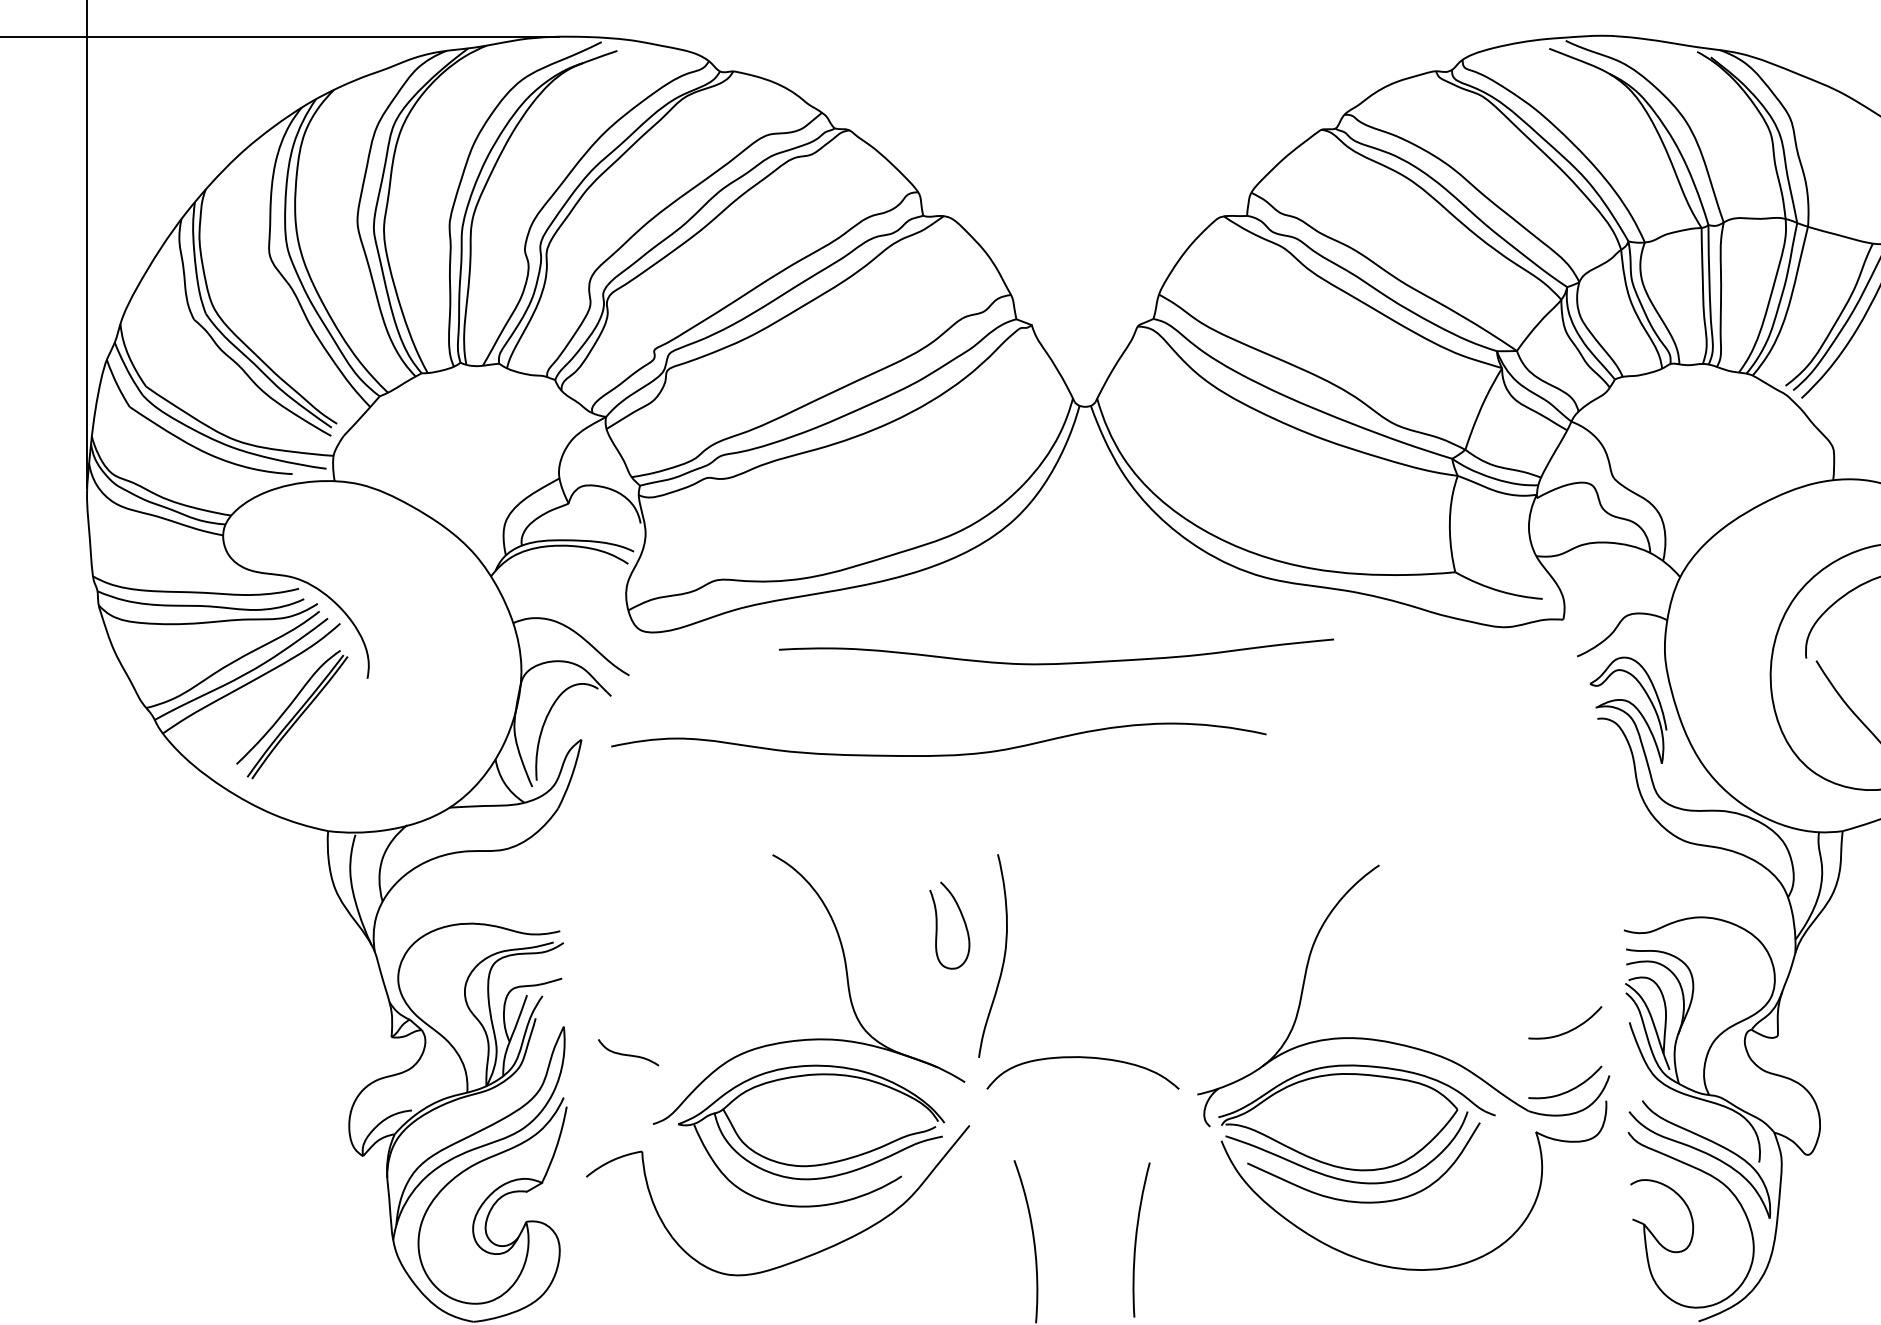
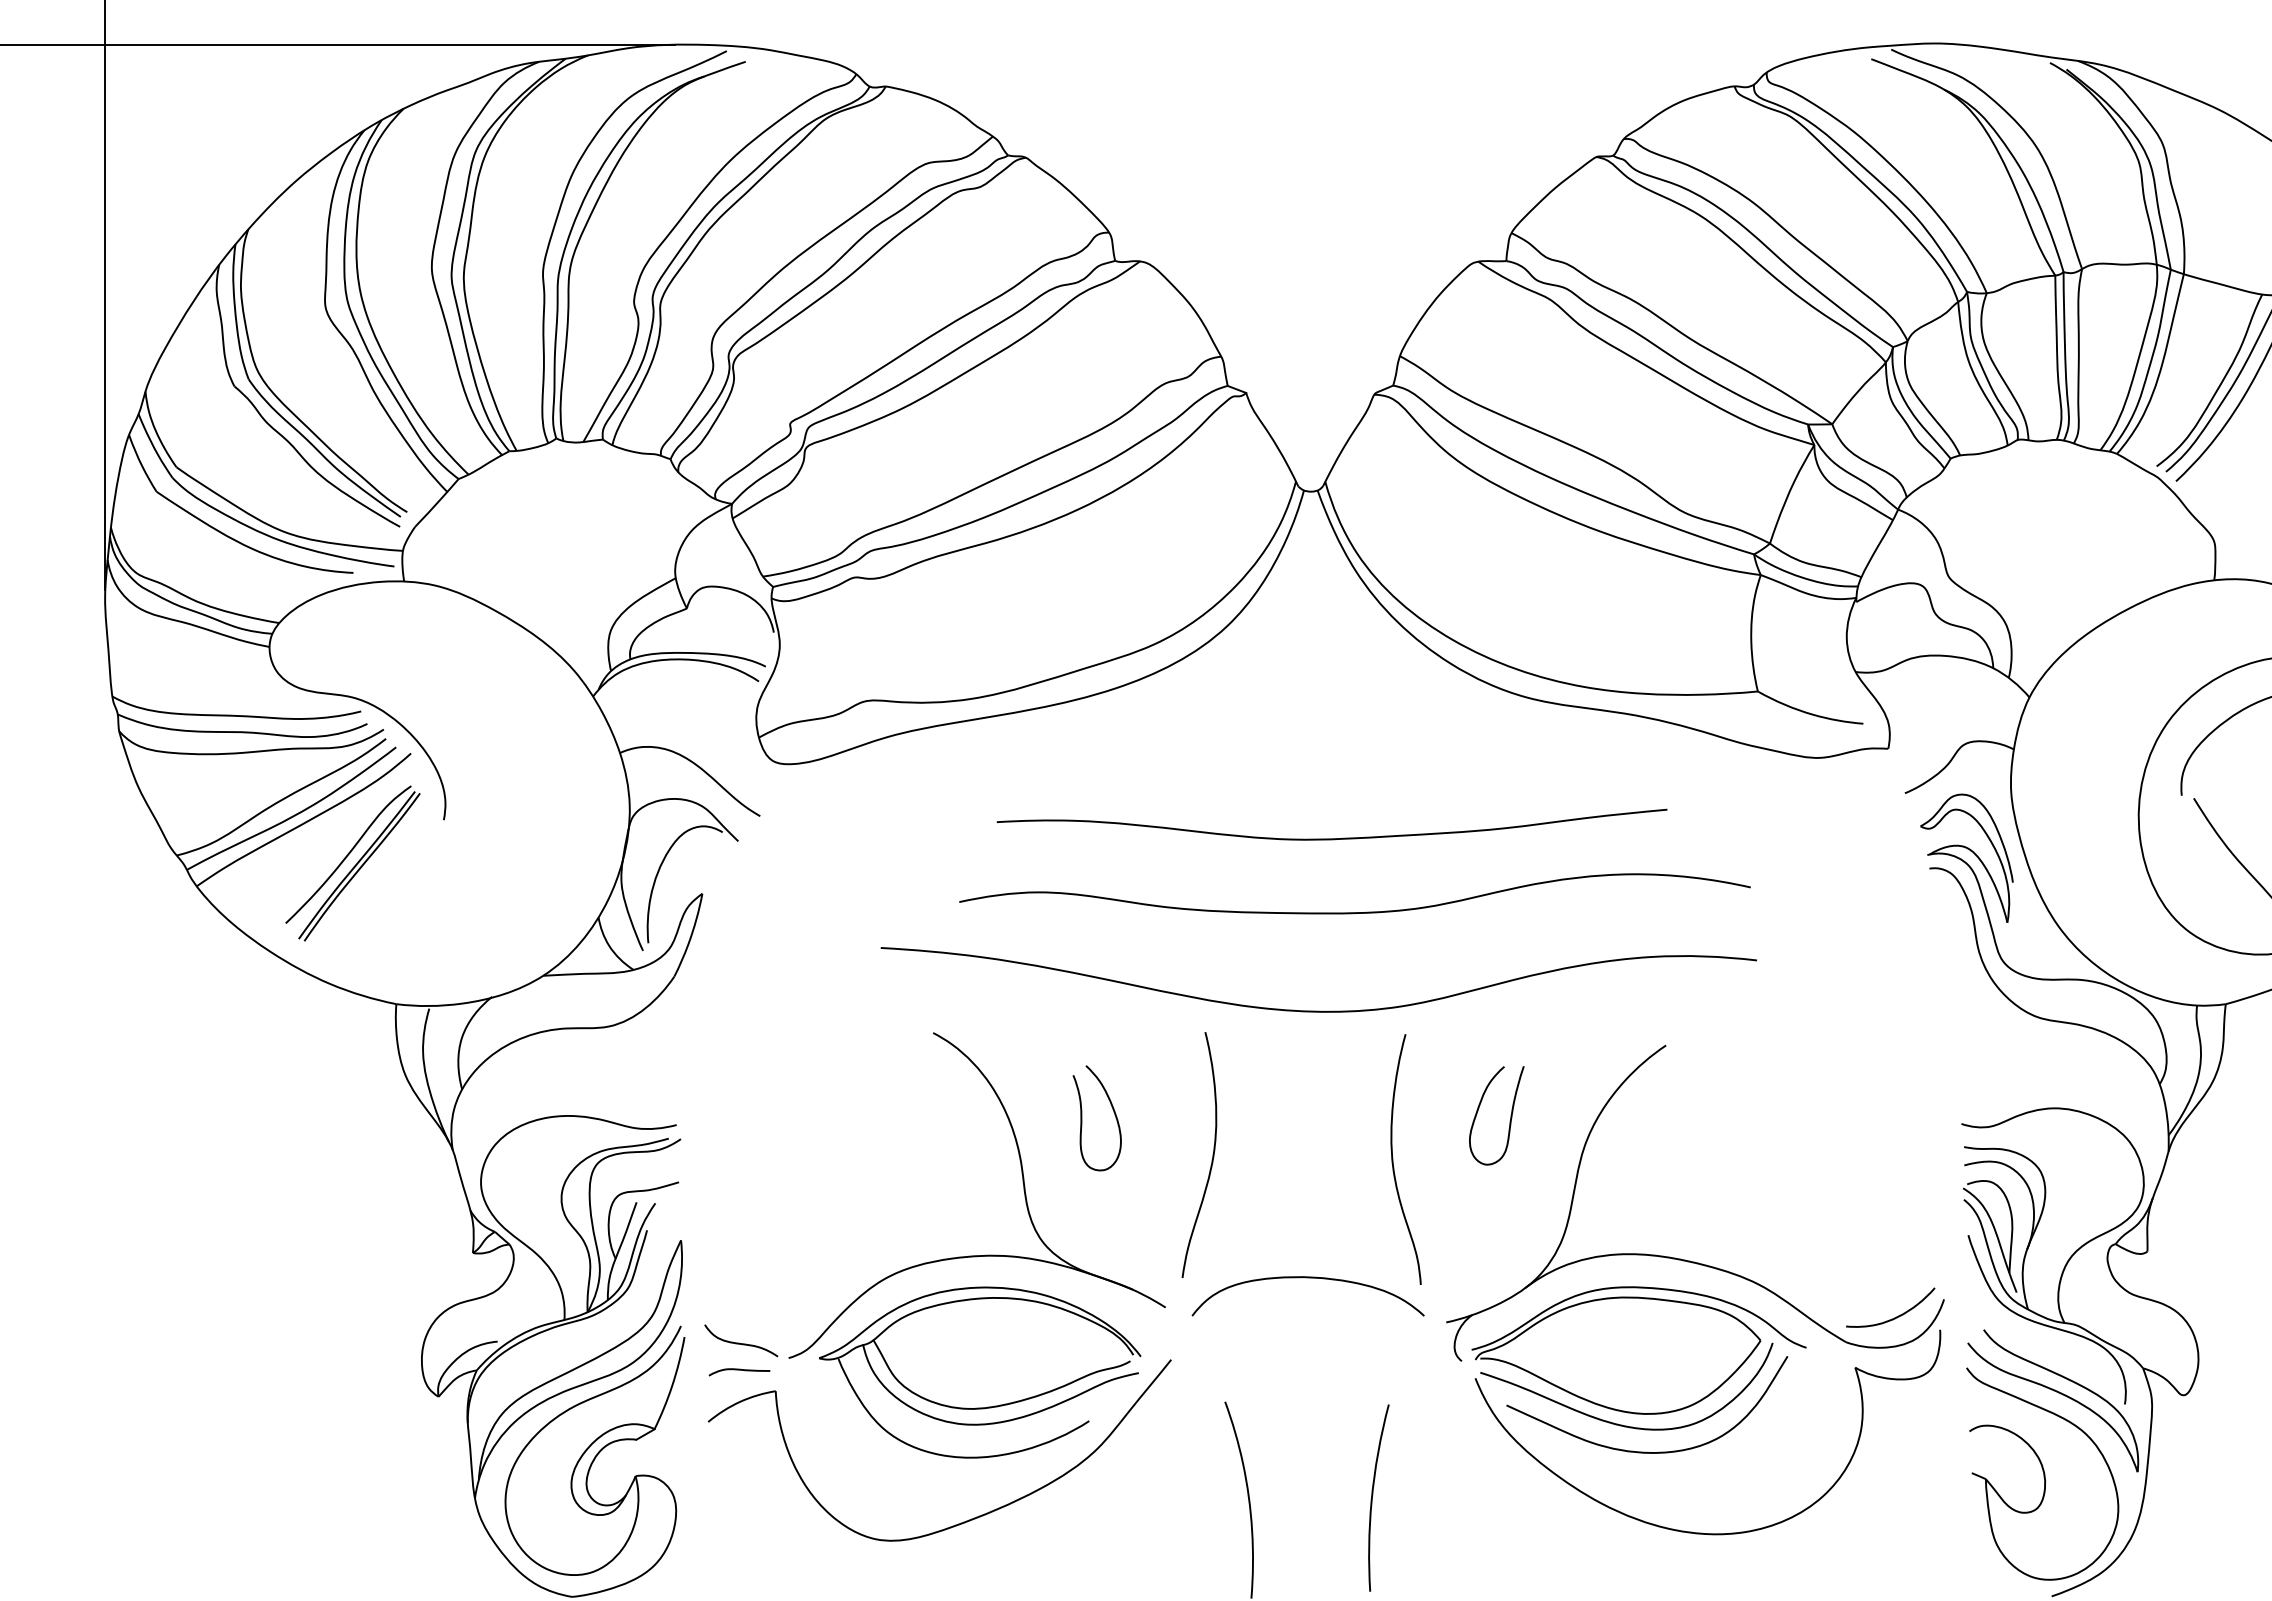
curve: (1055, 663) -> (1331, 838), moved
curve: (938, 755) -> (1354, 912), moved
curve: (1091, 836) -> (1318, 1010), added
curve: (1250, 923) -> (1510, 1115), added
curve: (937, 925) -> (1082, 1118), moved
curve: (1153, 959) -> (1393, 1159), added
curve: (1568, 1030) -> (1894, 1245), removed
curve: (627, 1054) -> (739, 1342), moved
curve: (612, 1134) -> (739, 1370), added

